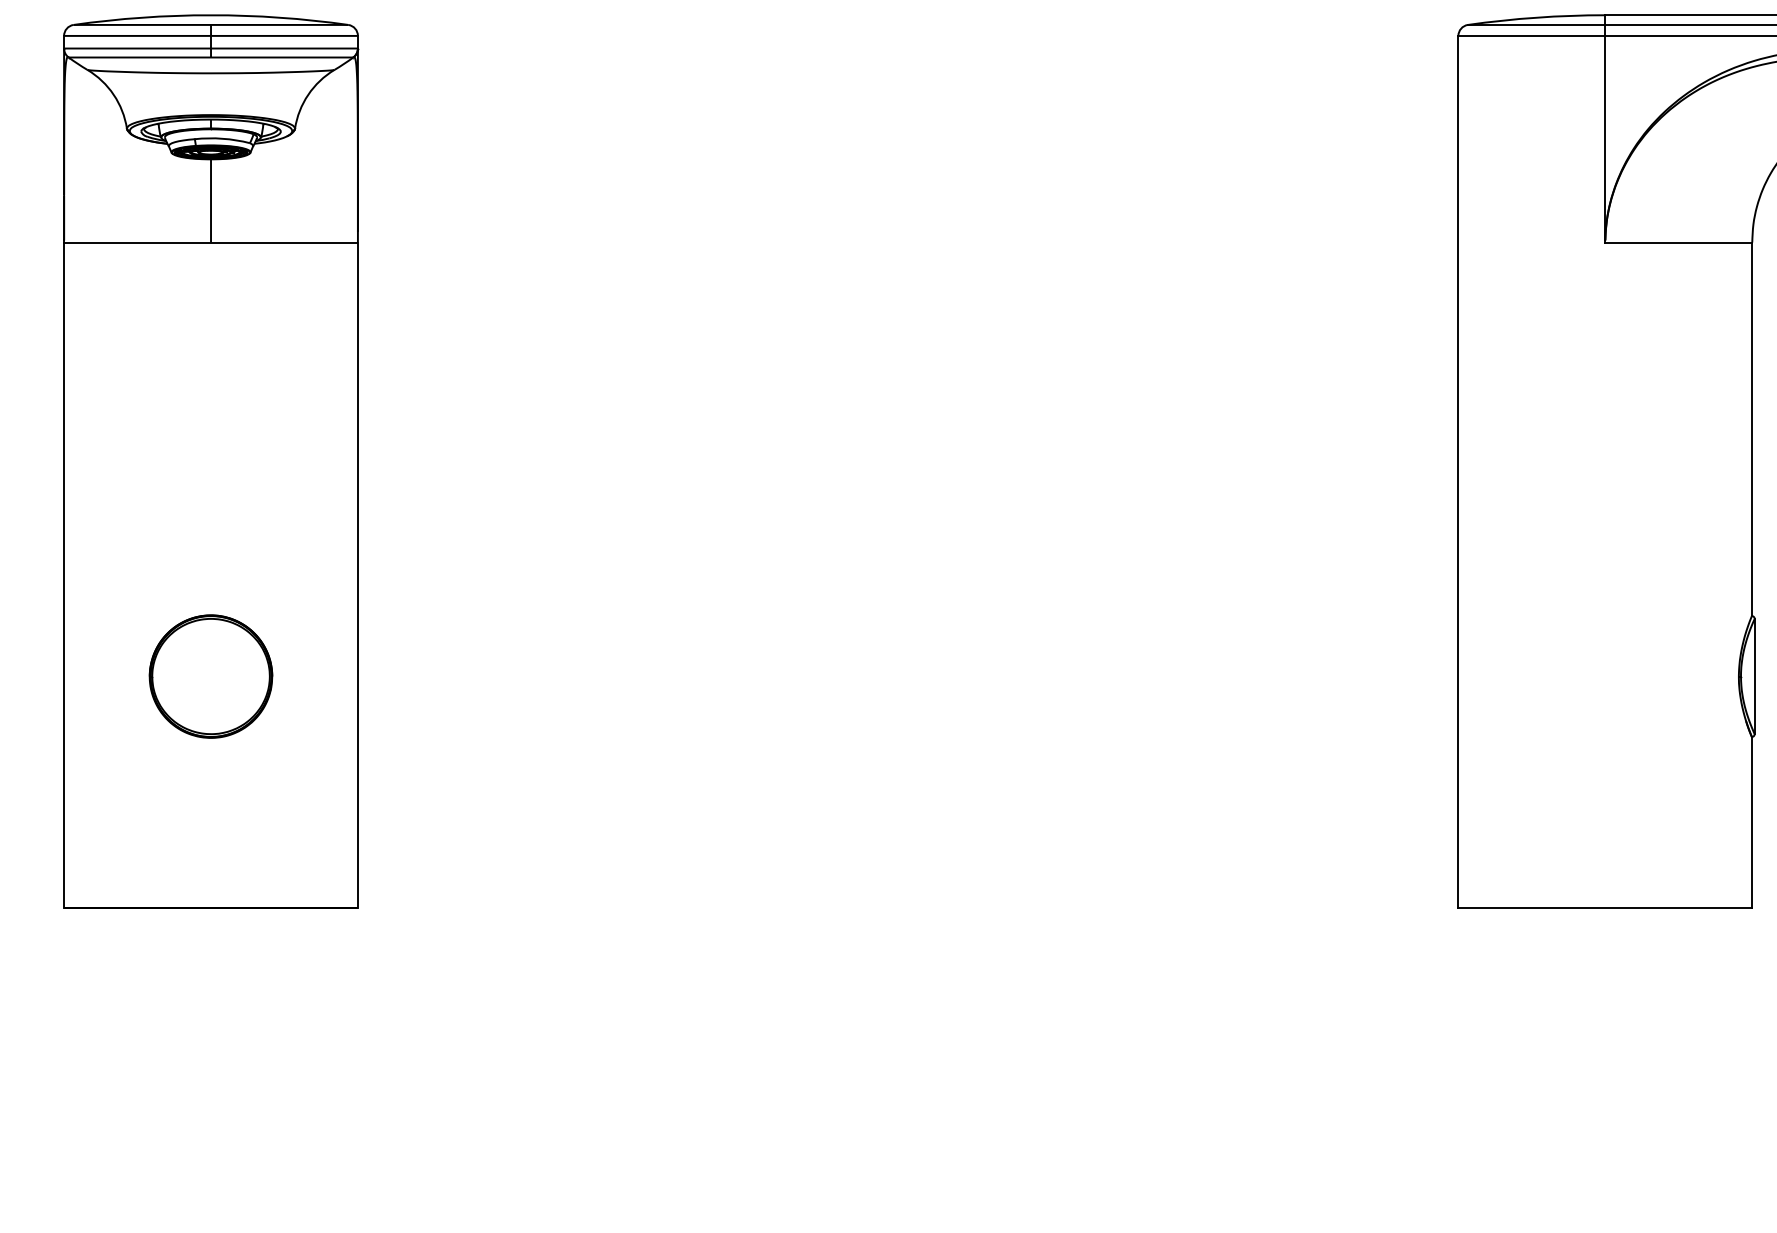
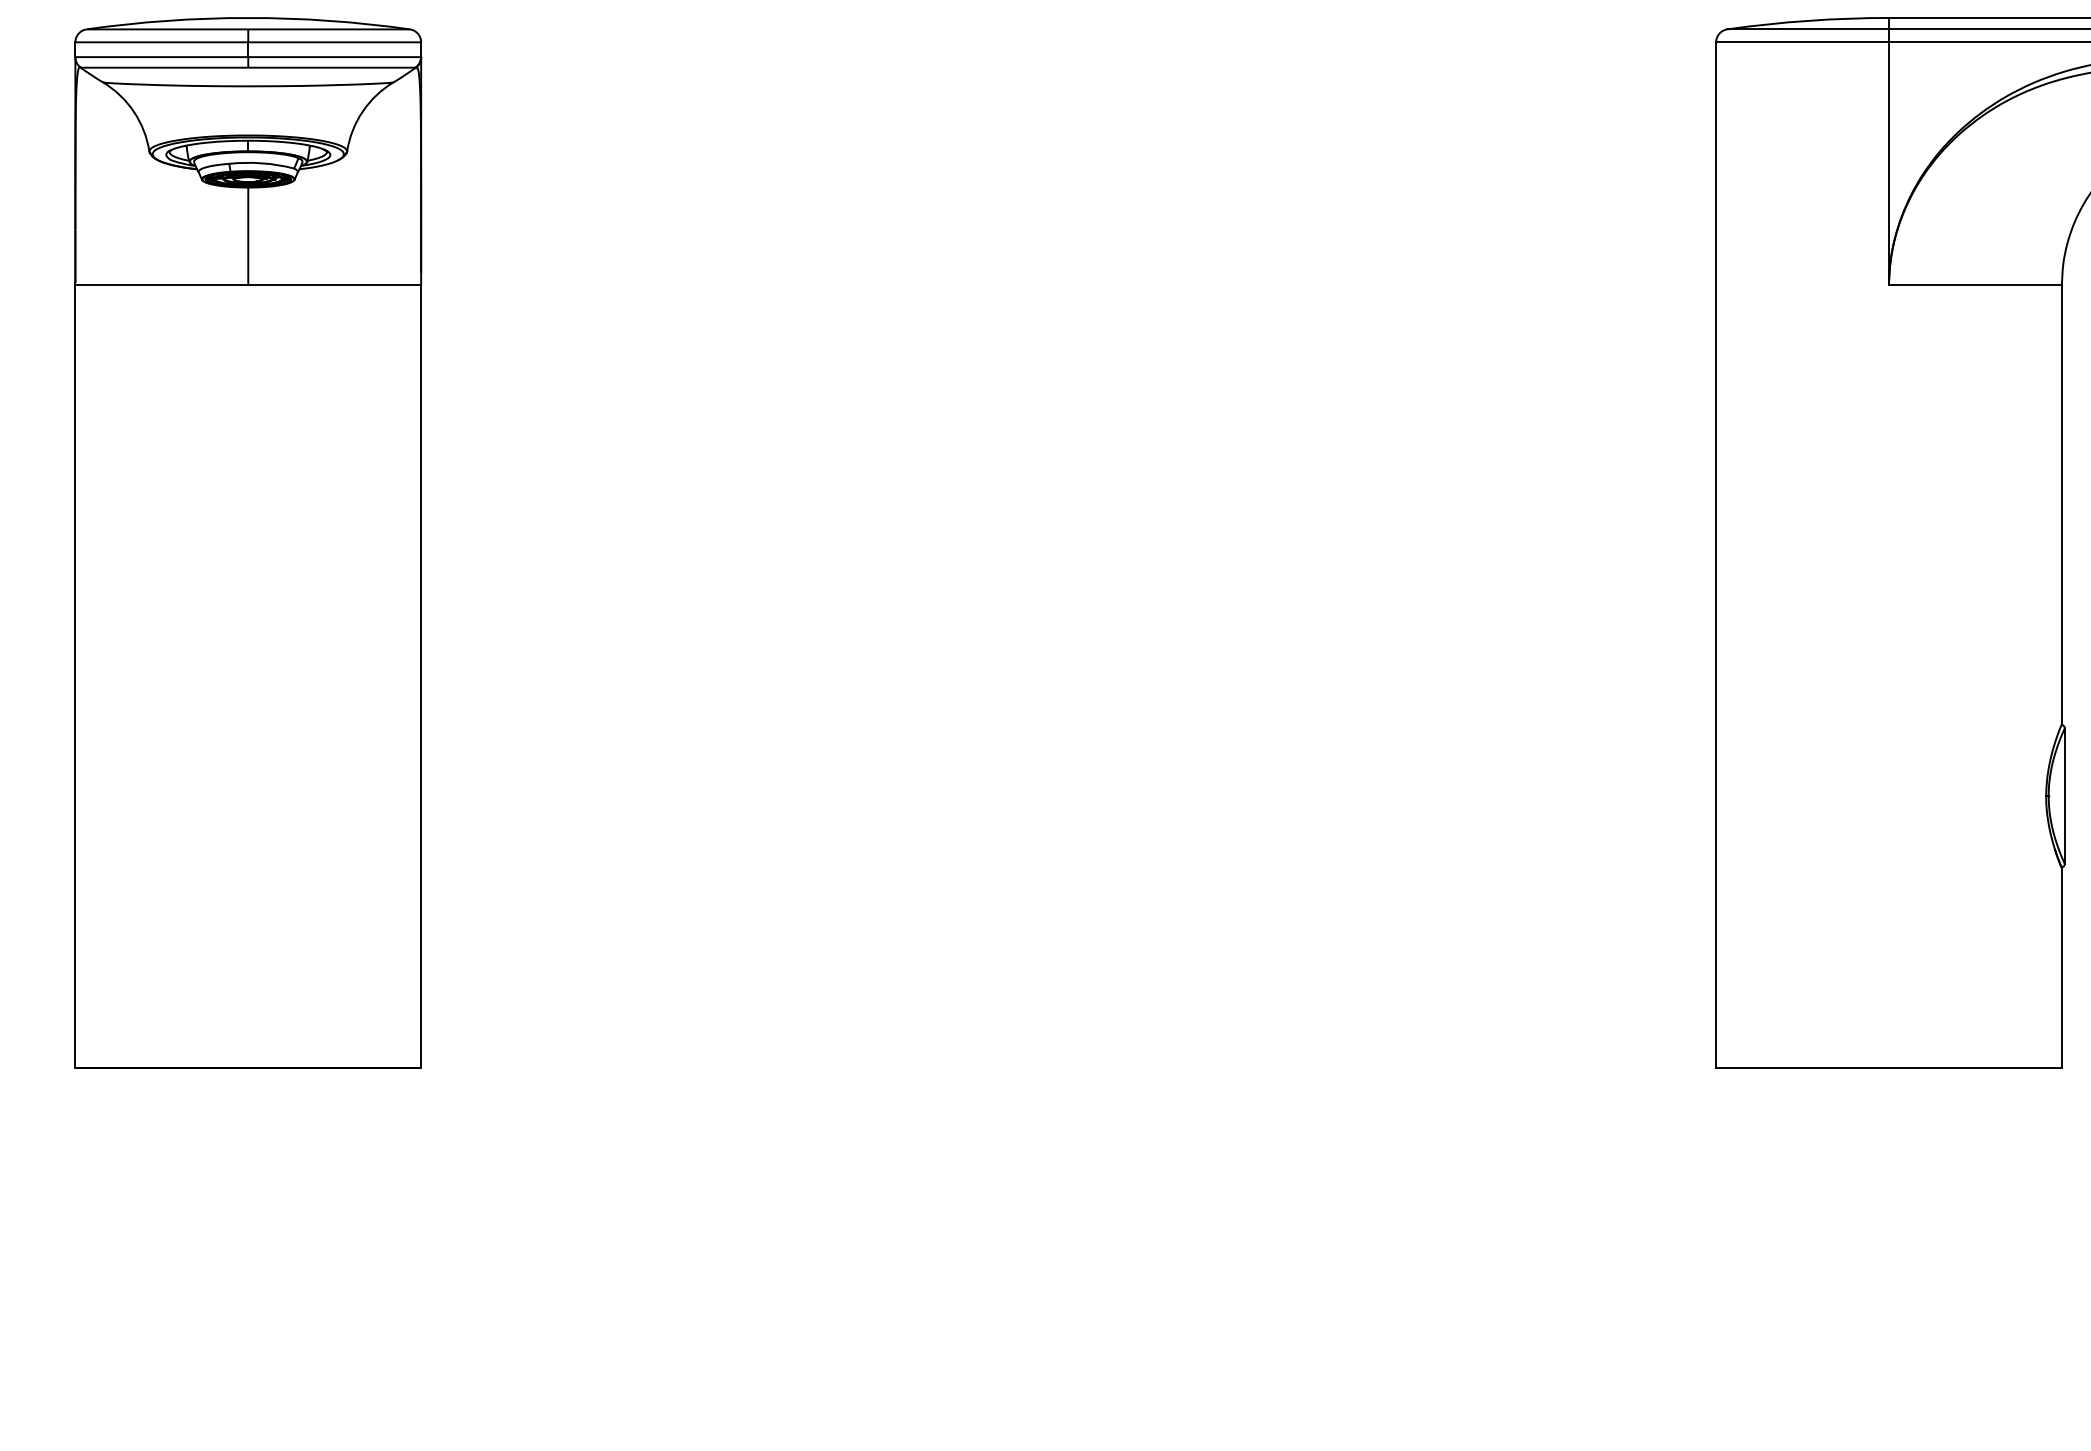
part: (211, 676) -> (248, 796), removed

